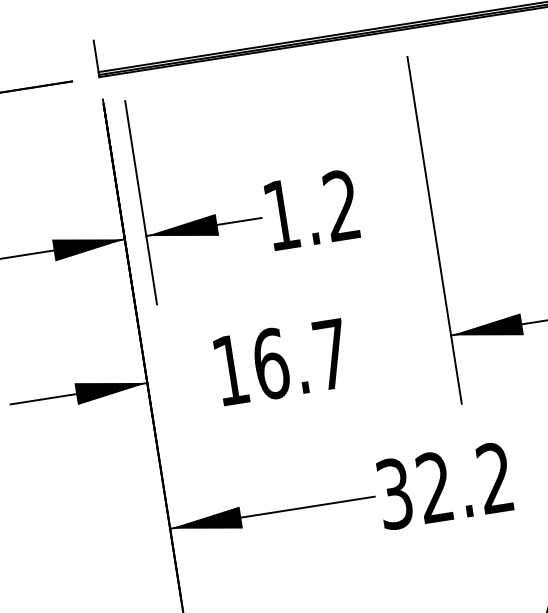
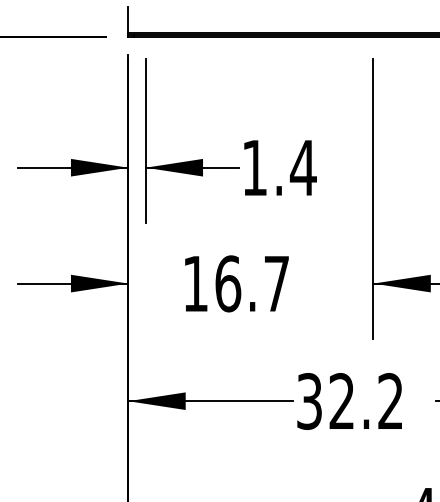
text: (340, 205) -> (302, 167), 1.2 -> 1.4

